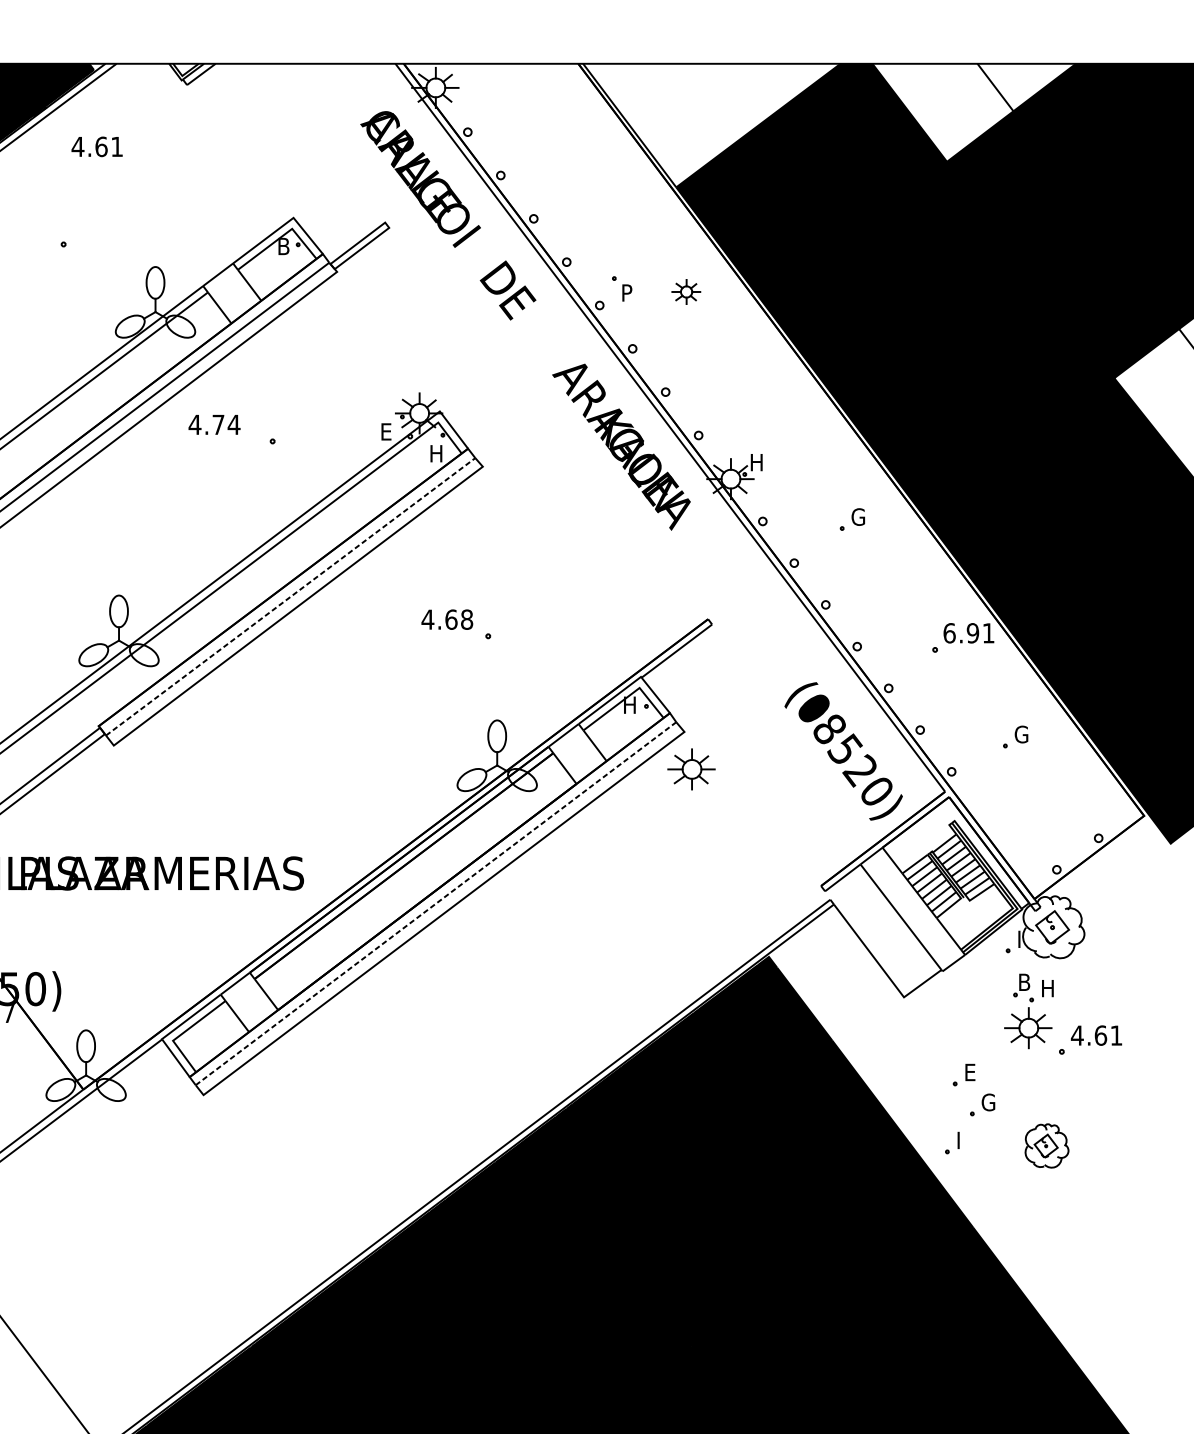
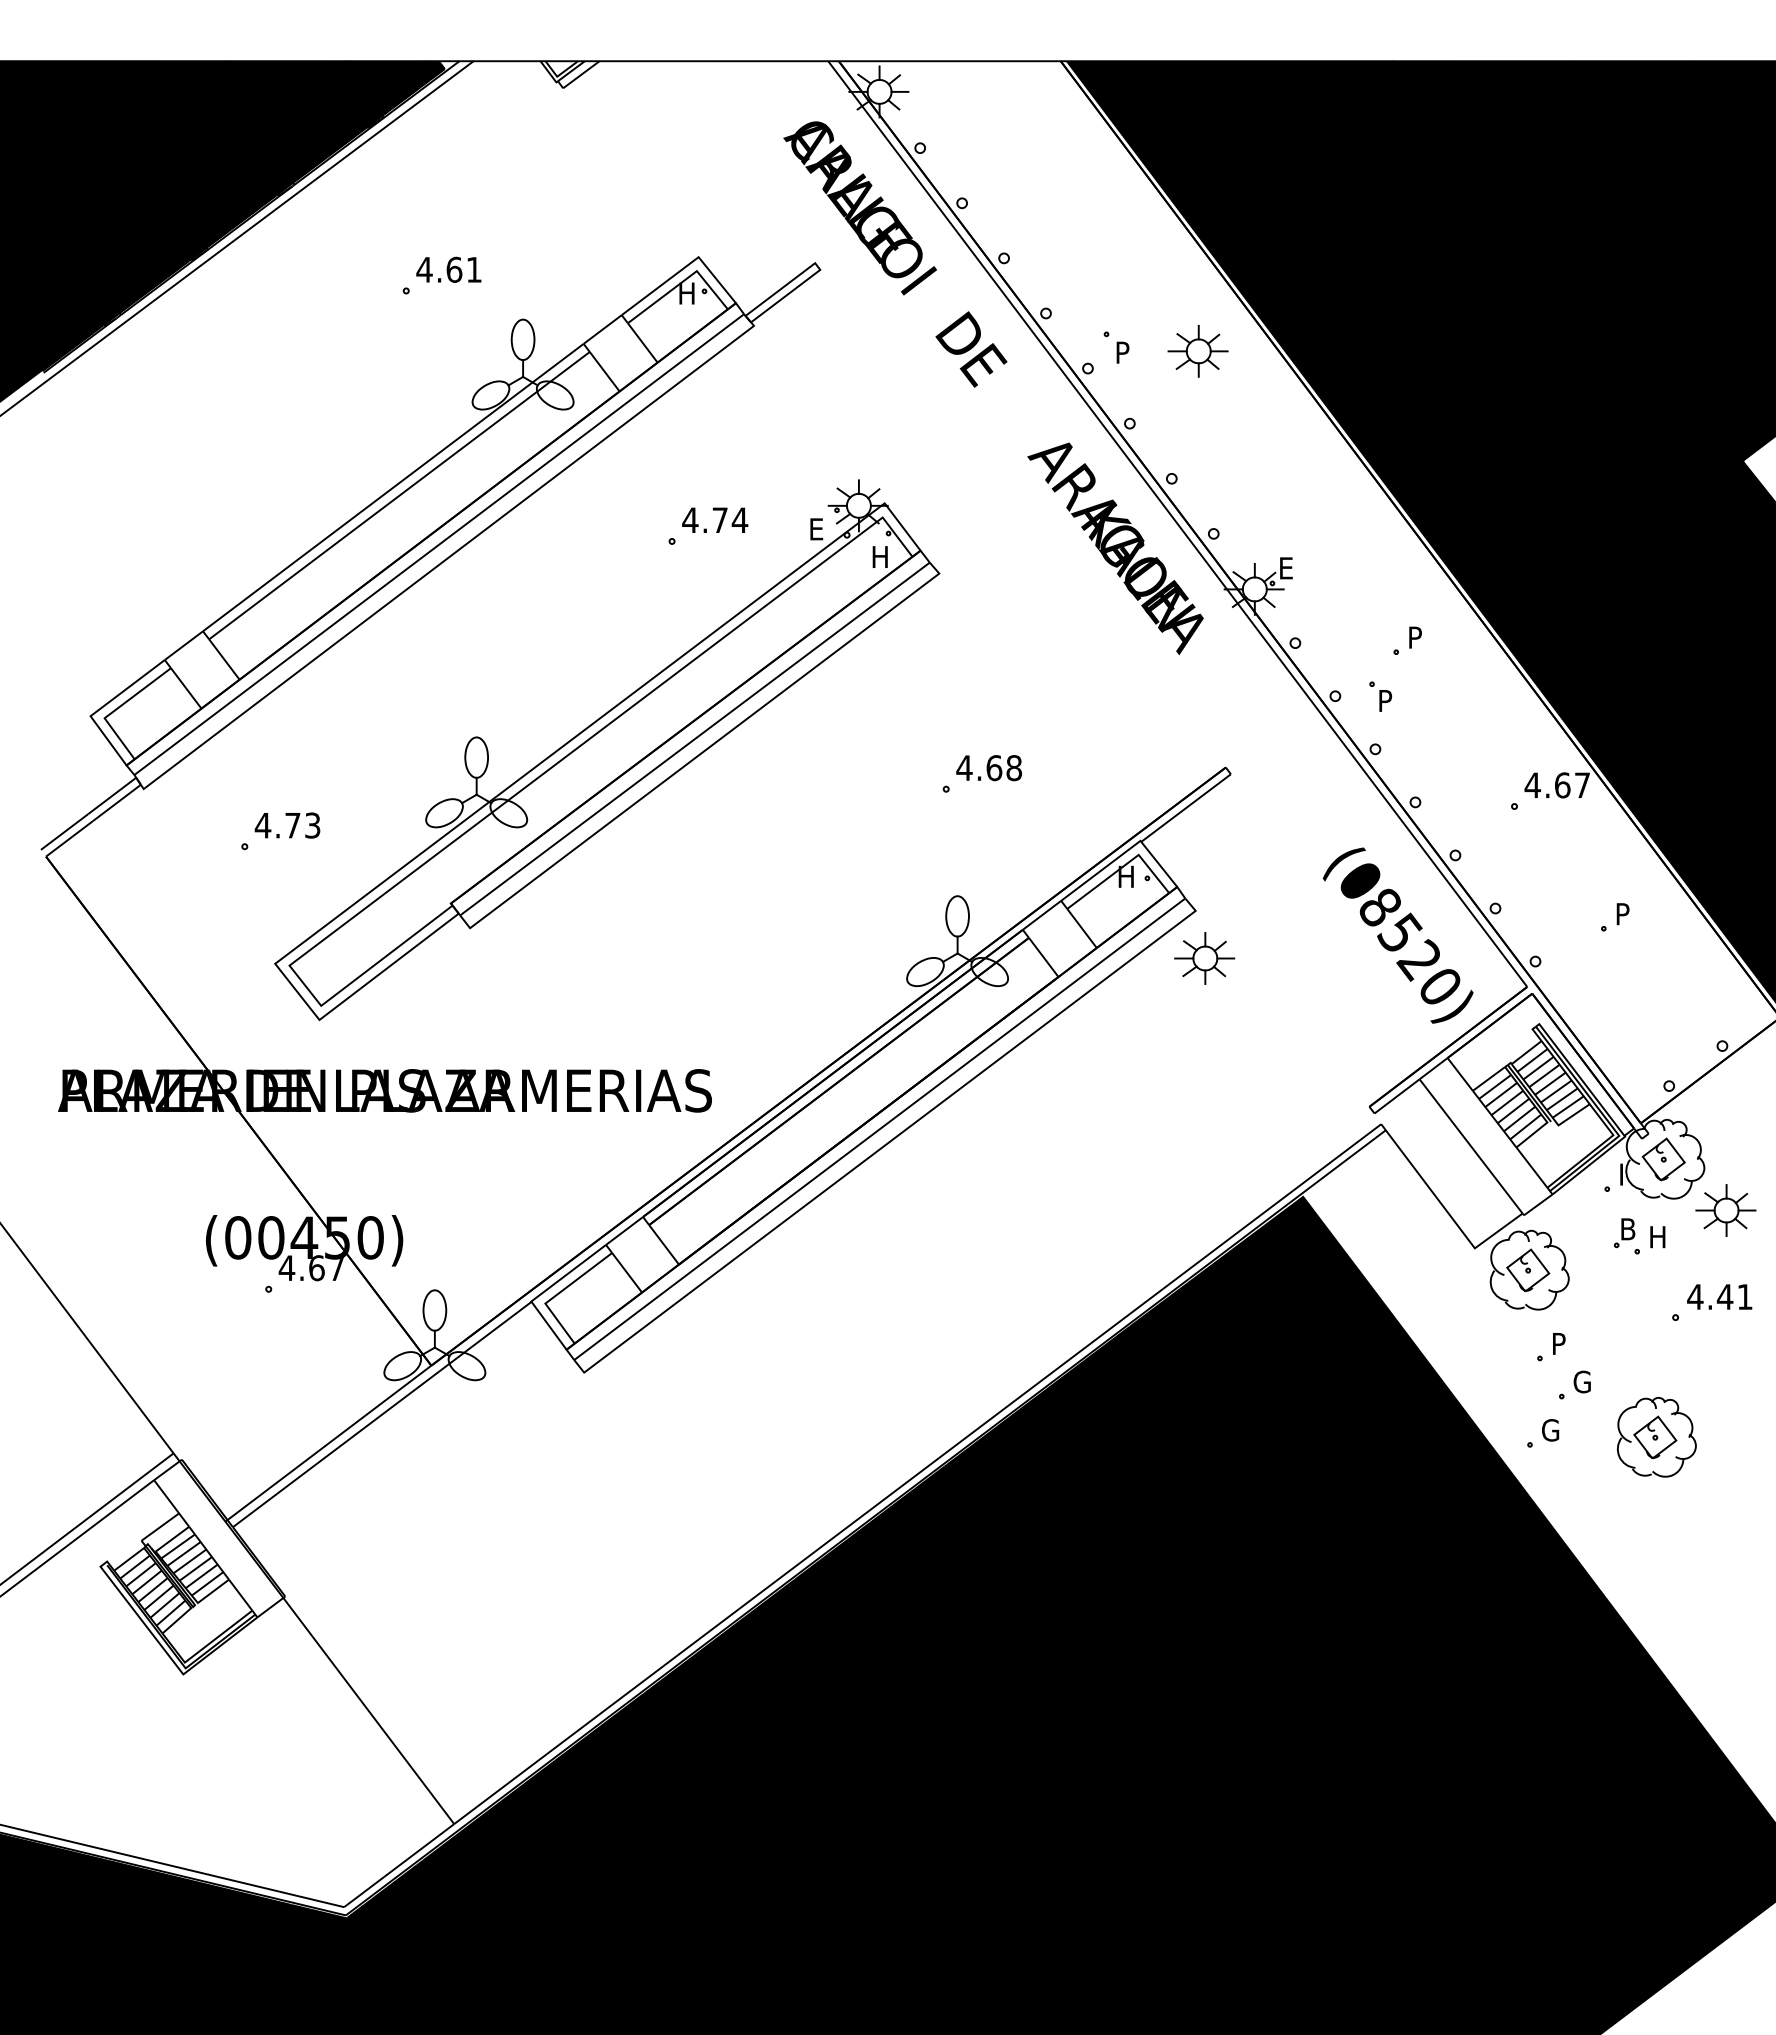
fill: (973, 112) -> (1563, 123), added
fill: (711, 125) -> (1230, 139), added
text: (96, 146) -> (448, 269), moved
text: (285, 246) -> (688, 293), B -> H
part: (685, 292) -> (1197, 351), size x1.67
text: (214, 424) -> (715, 519), moved
text: (757, 462) -> (1288, 568), H -> E
text: (858, 516) -> (1416, 637), G -> P
part: (829, 563) -> (1380, 696), added
line: (290, 597) -> (694, 739), dashed -> solid
text: (446, 619) -> (988, 768), moved
text: (968, 633) -> (1556, 785), 6.91 -> 4.67
text: (1020, 734) -> (1623, 913), G -> P
line: (435, 903) -> (879, 1129), dashed -> solid
part: (946, 1013) -> (1529, 1269), added
part: (1027, 1028) -> (1725, 1210), moved
text: (1100, 1036) -> (1724, 1297), 4.61 -> 4.41
text: (971, 1072) -> (1560, 1343), E -> P
text: (963, 1140) -> (1550, 1430), I -> G
part: (1046, 1146) -> (1656, 1437), size x1.43

